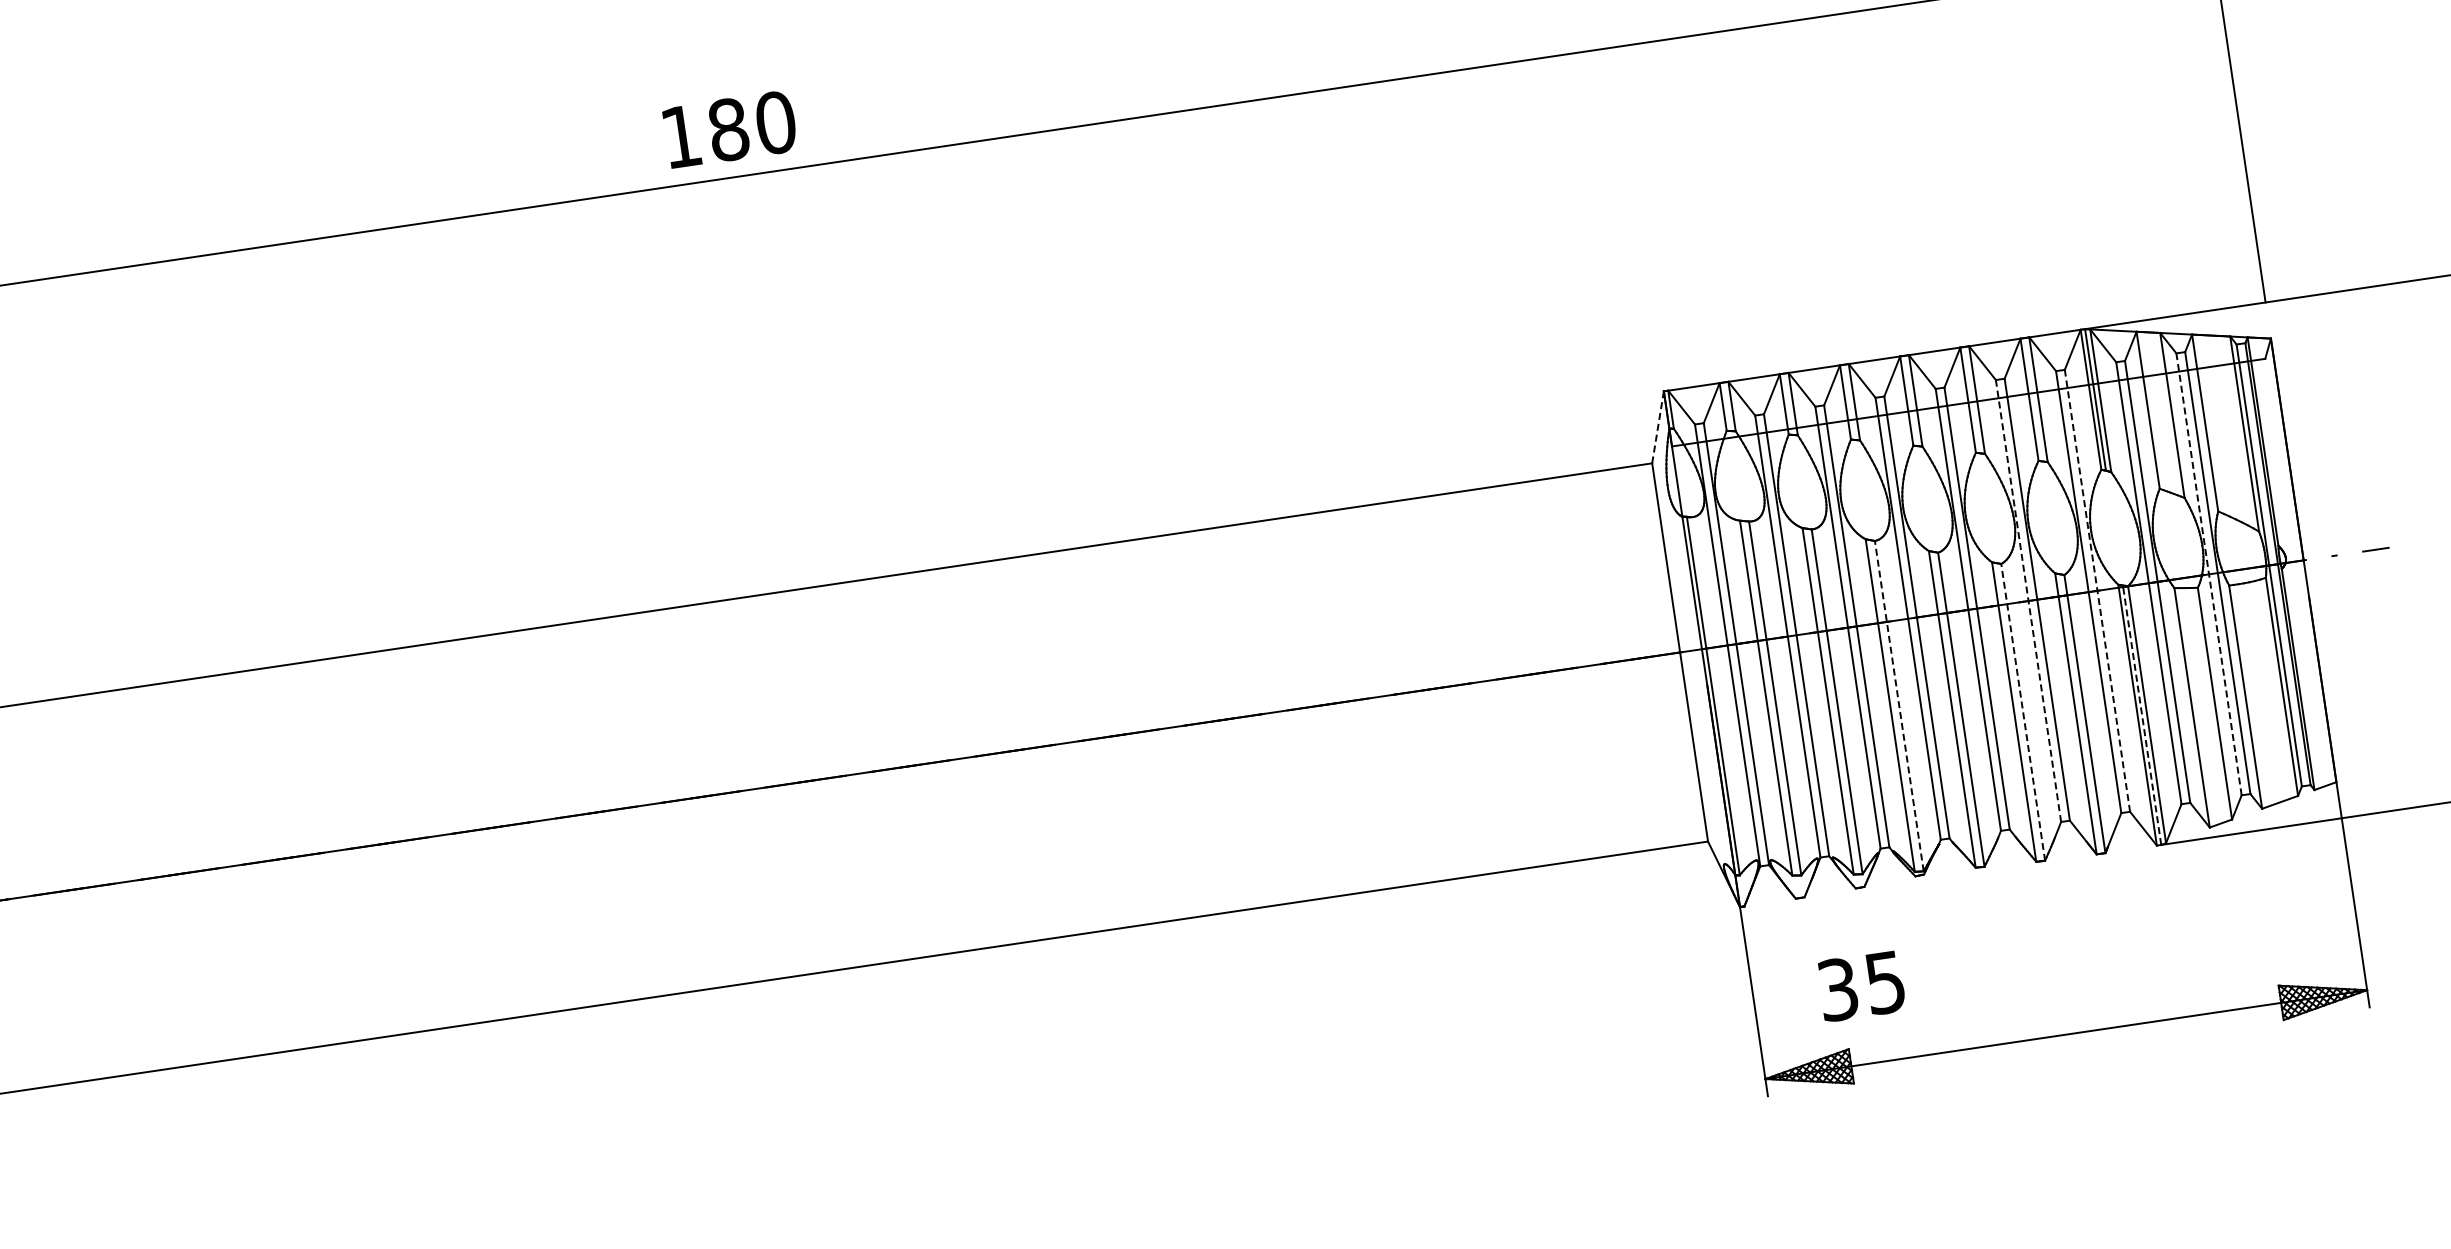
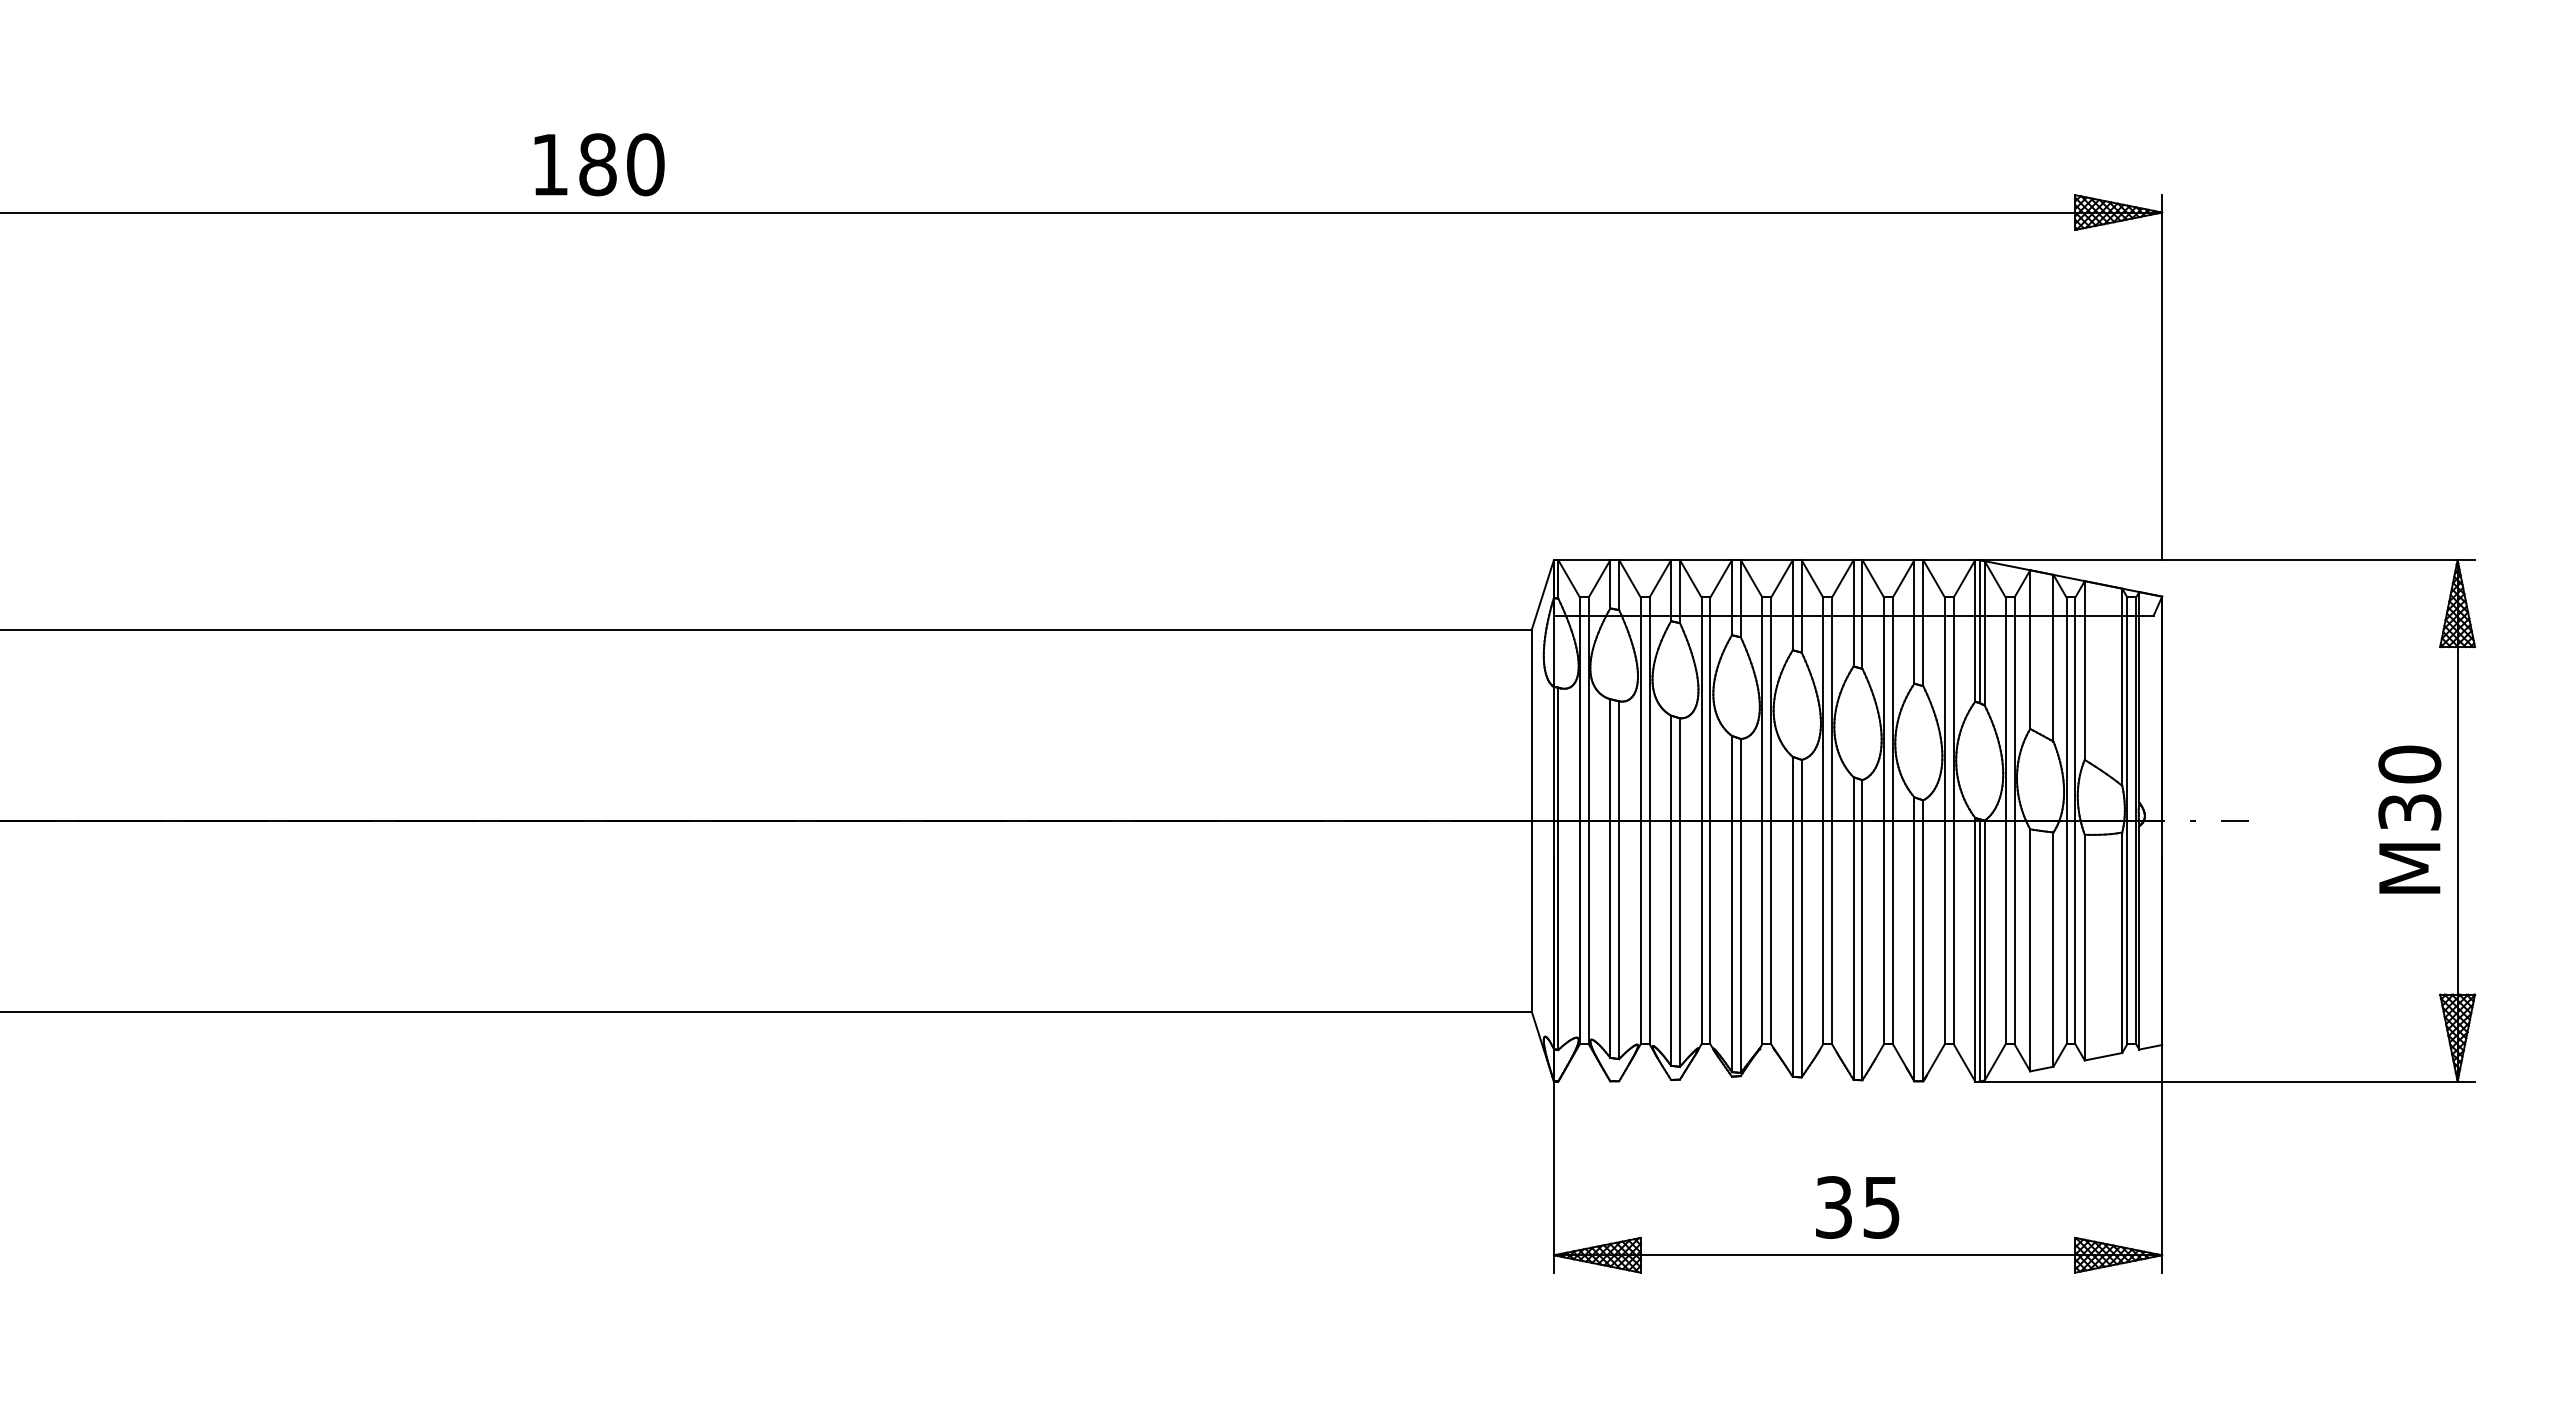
text: (730, 129) -> (599, 164), moved
line: (1658, 426) -> (1543, 594), dashed -> solid
line: (2208, 574) -> (2066, 820), dashed -> solid
line: (2097, 590) -> (1953, 820), dashed -> solid
line: (2028, 600) -> (1884, 820), dashed -> solid
line: (1898, 705) -> (1740, 905), dashed -> solid
line: (2023, 711) -> (1862, 929), dashed -> solid
line: (2141, 714) -> (1979, 949), dashed -> solid
text: (1861, 986) -> (1857, 1207), moved

